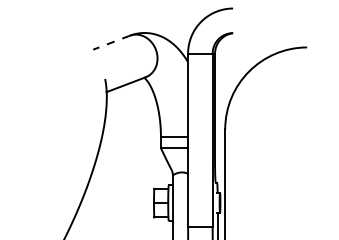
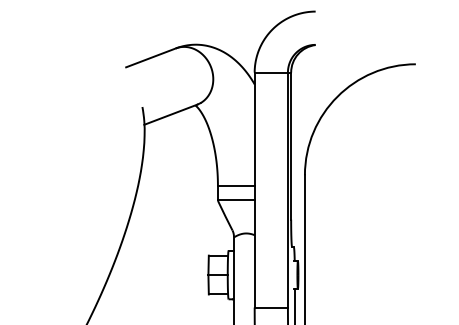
line: (111, 42) -> (150, 57), dashed -> solid

